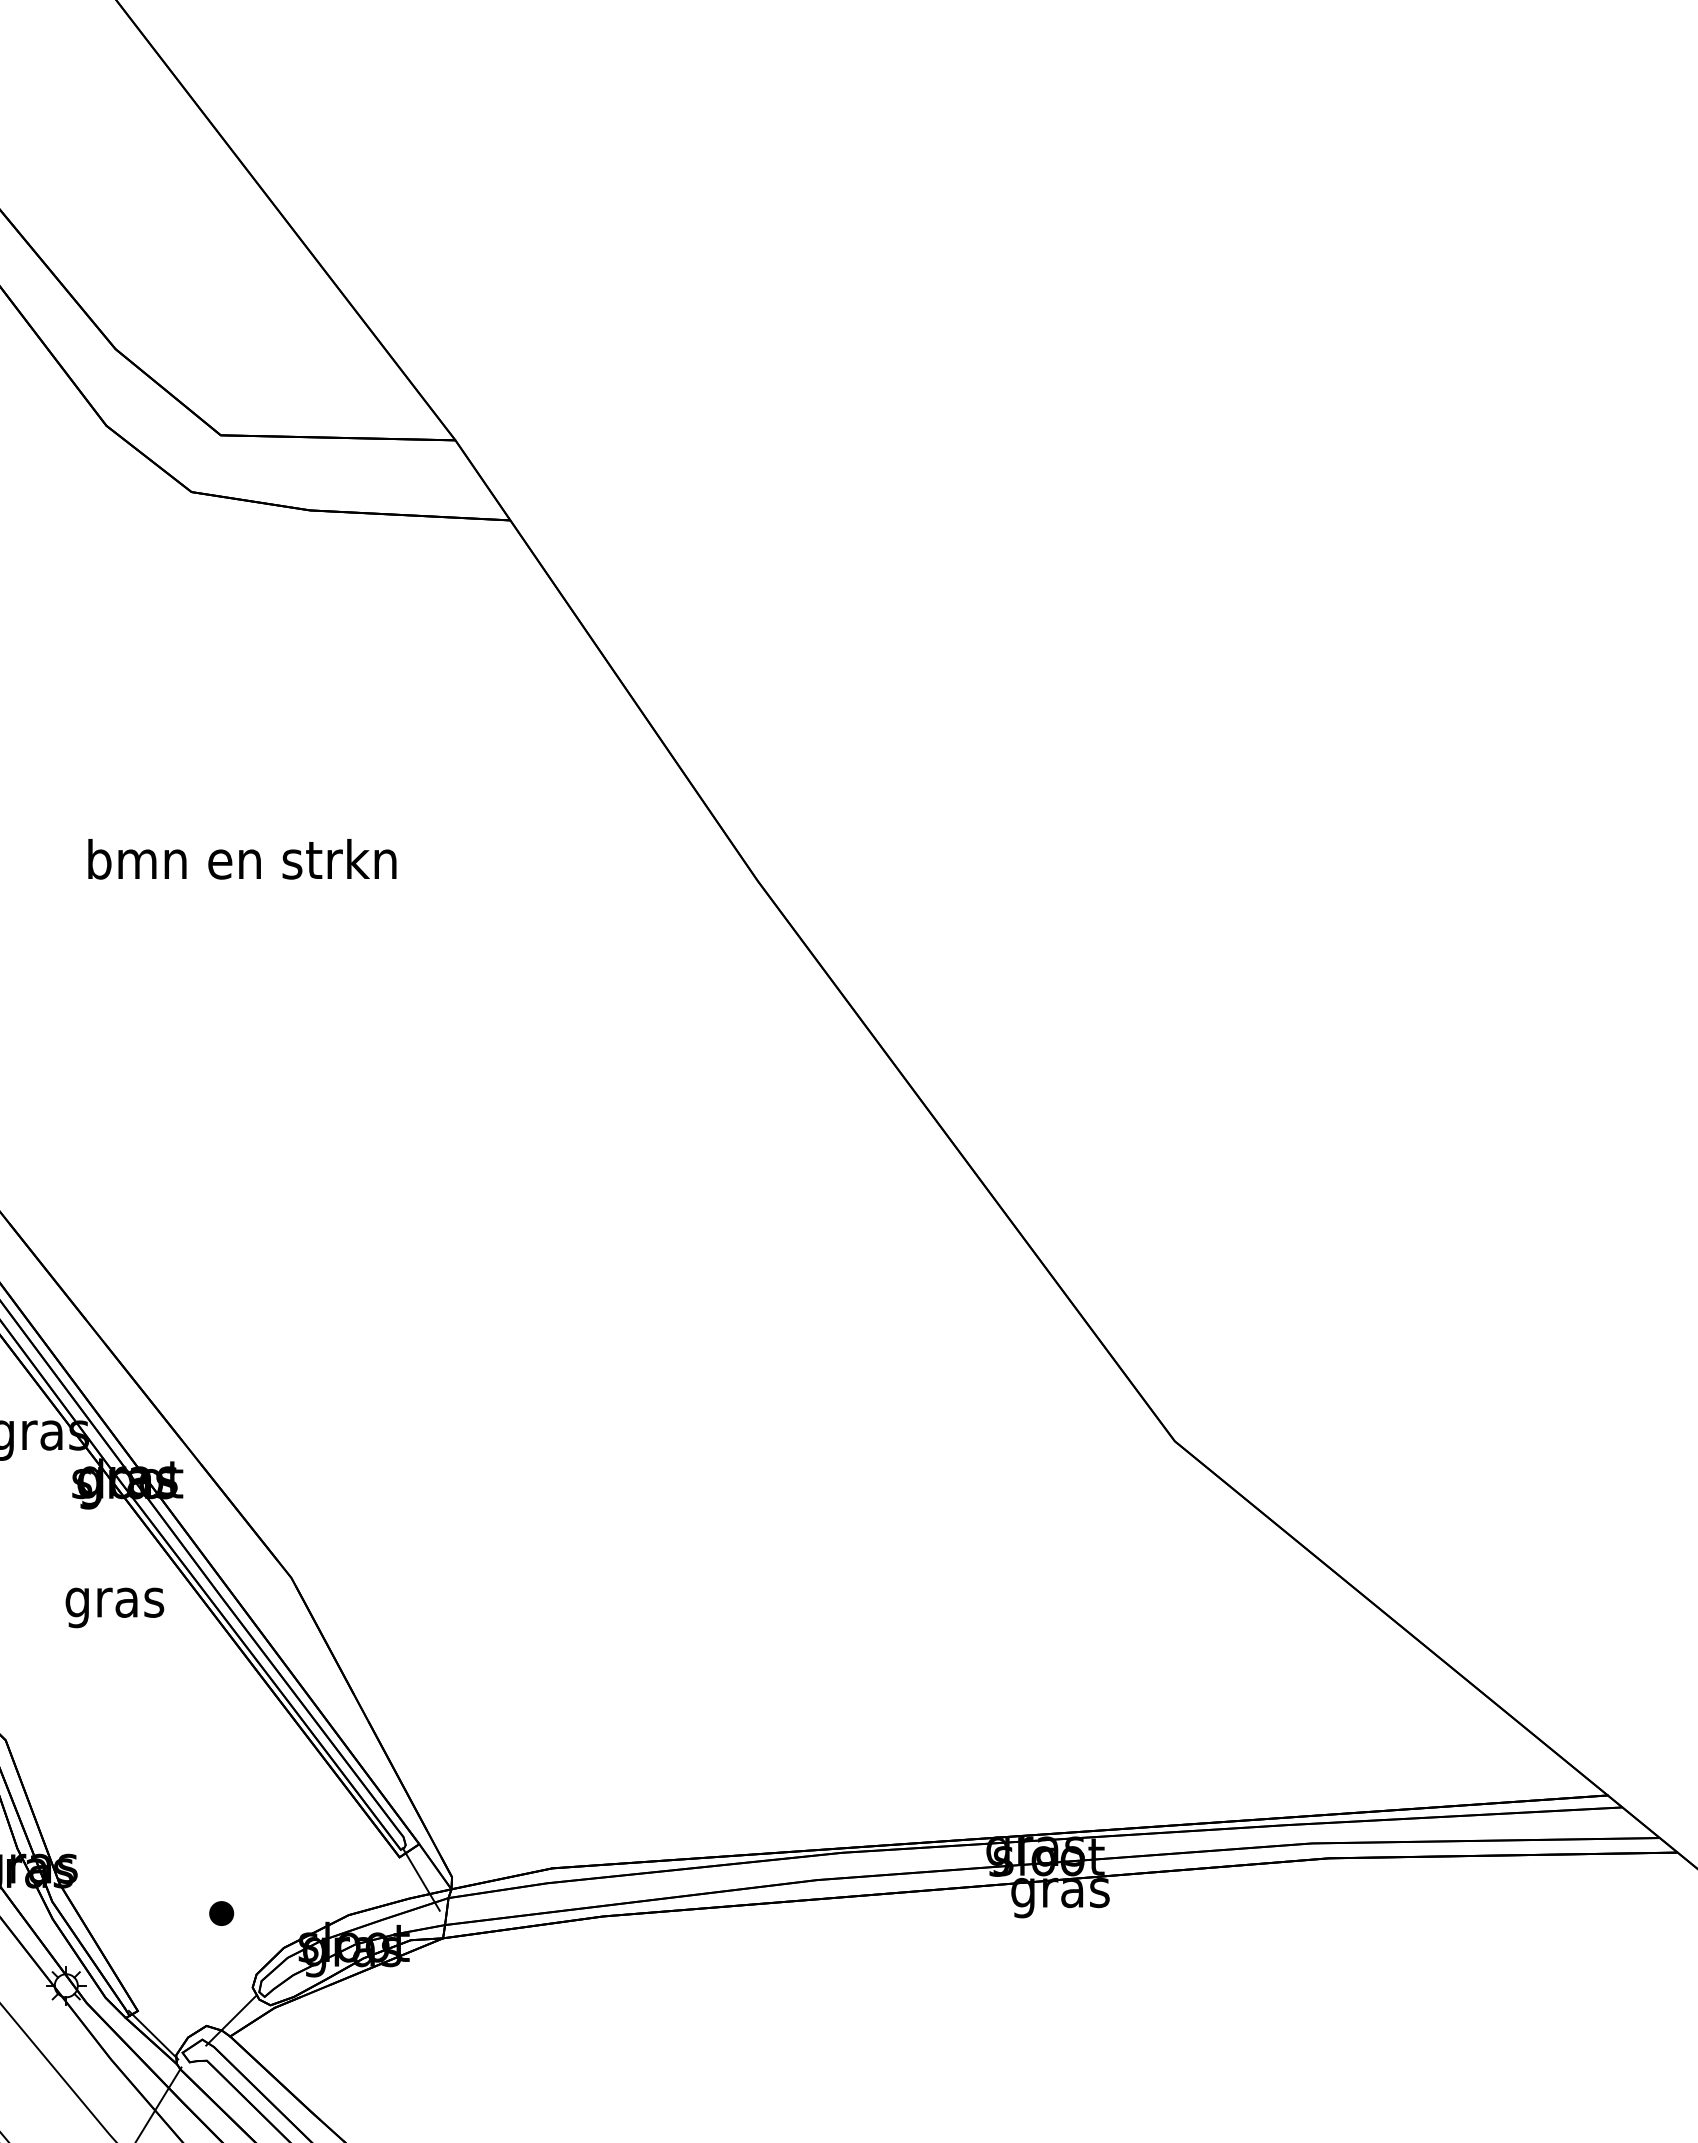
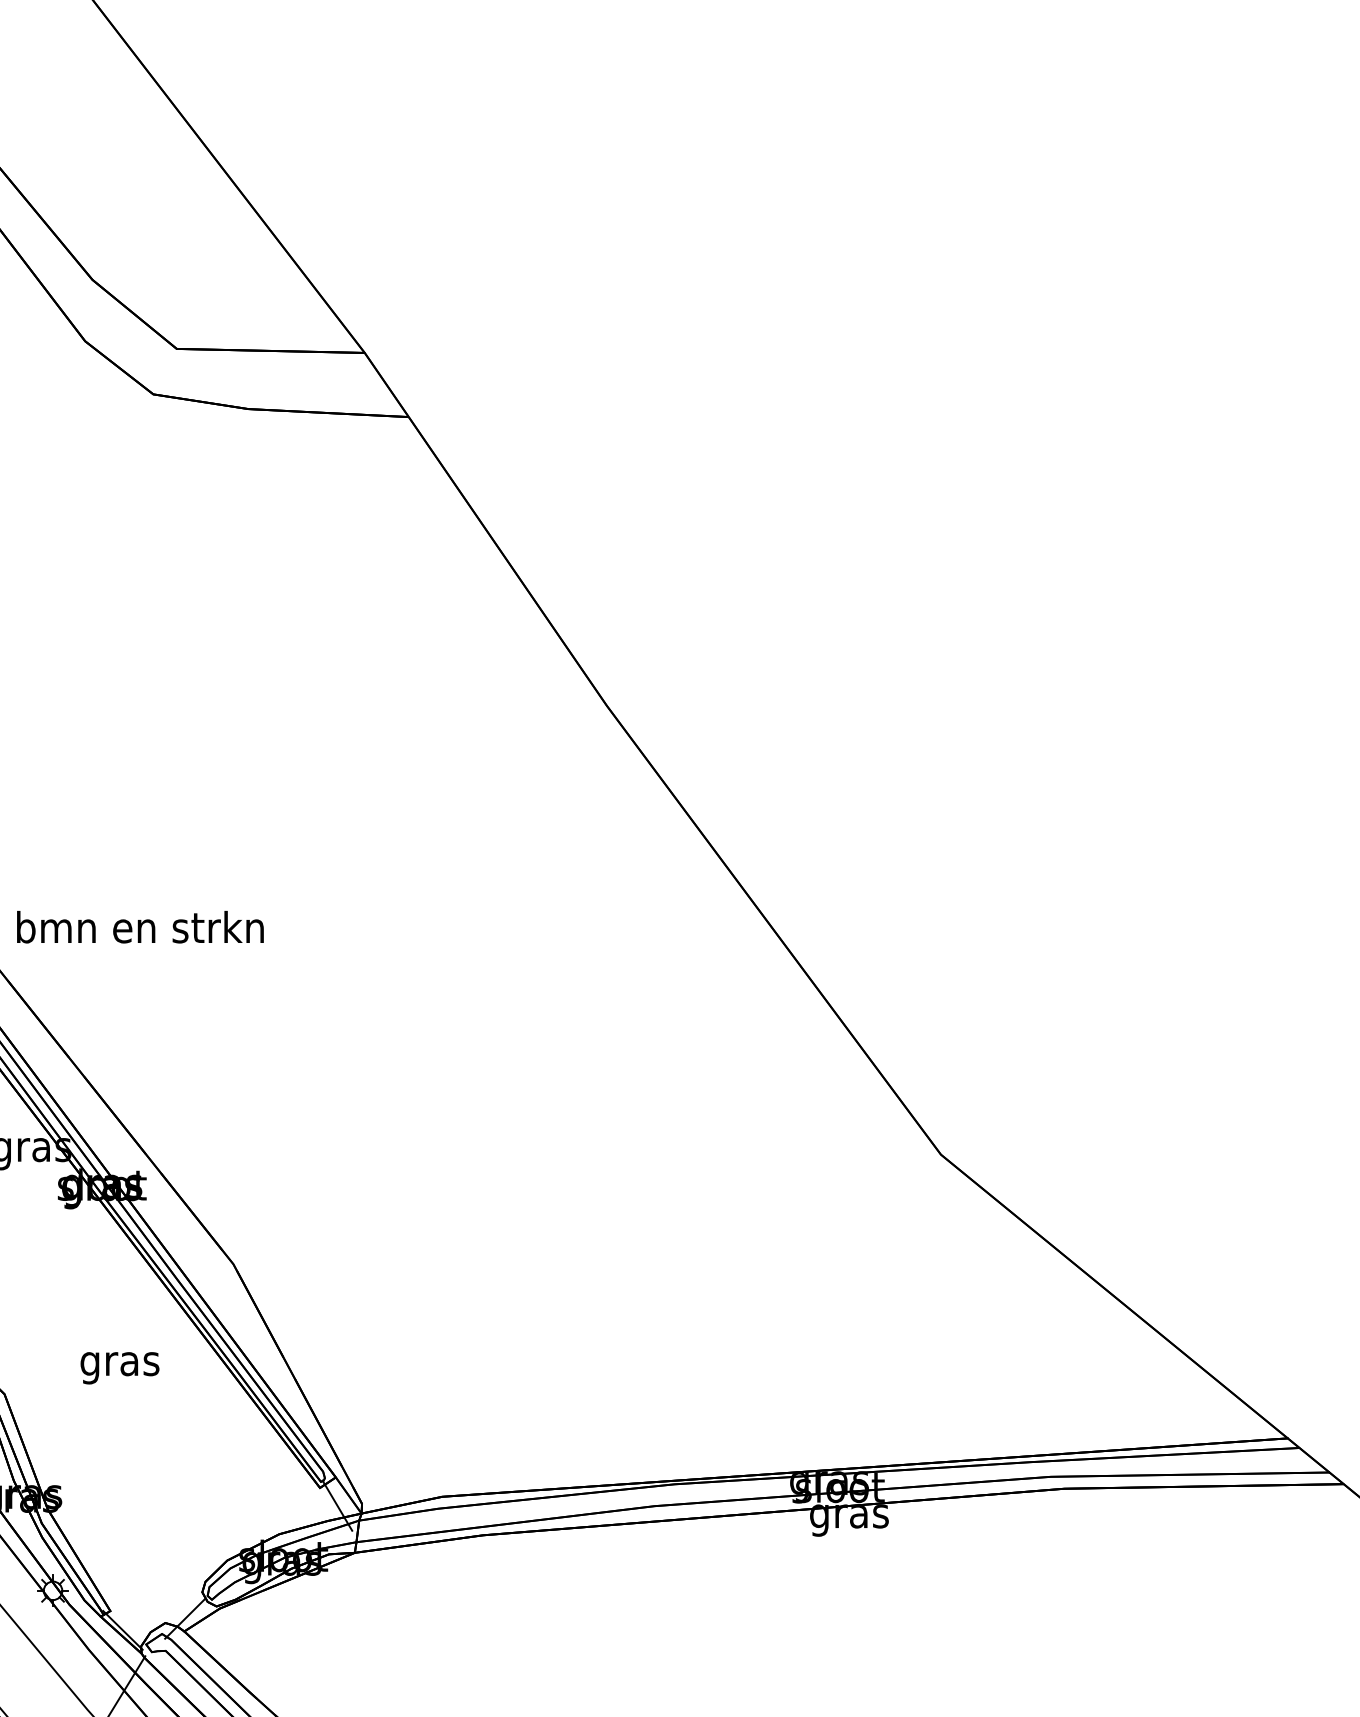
text: (242, 859) -> (140, 927), moved
text: (114, 1607) -> (119, 1367), moved
part: (221, 1913) -> (177, 1532), removed

